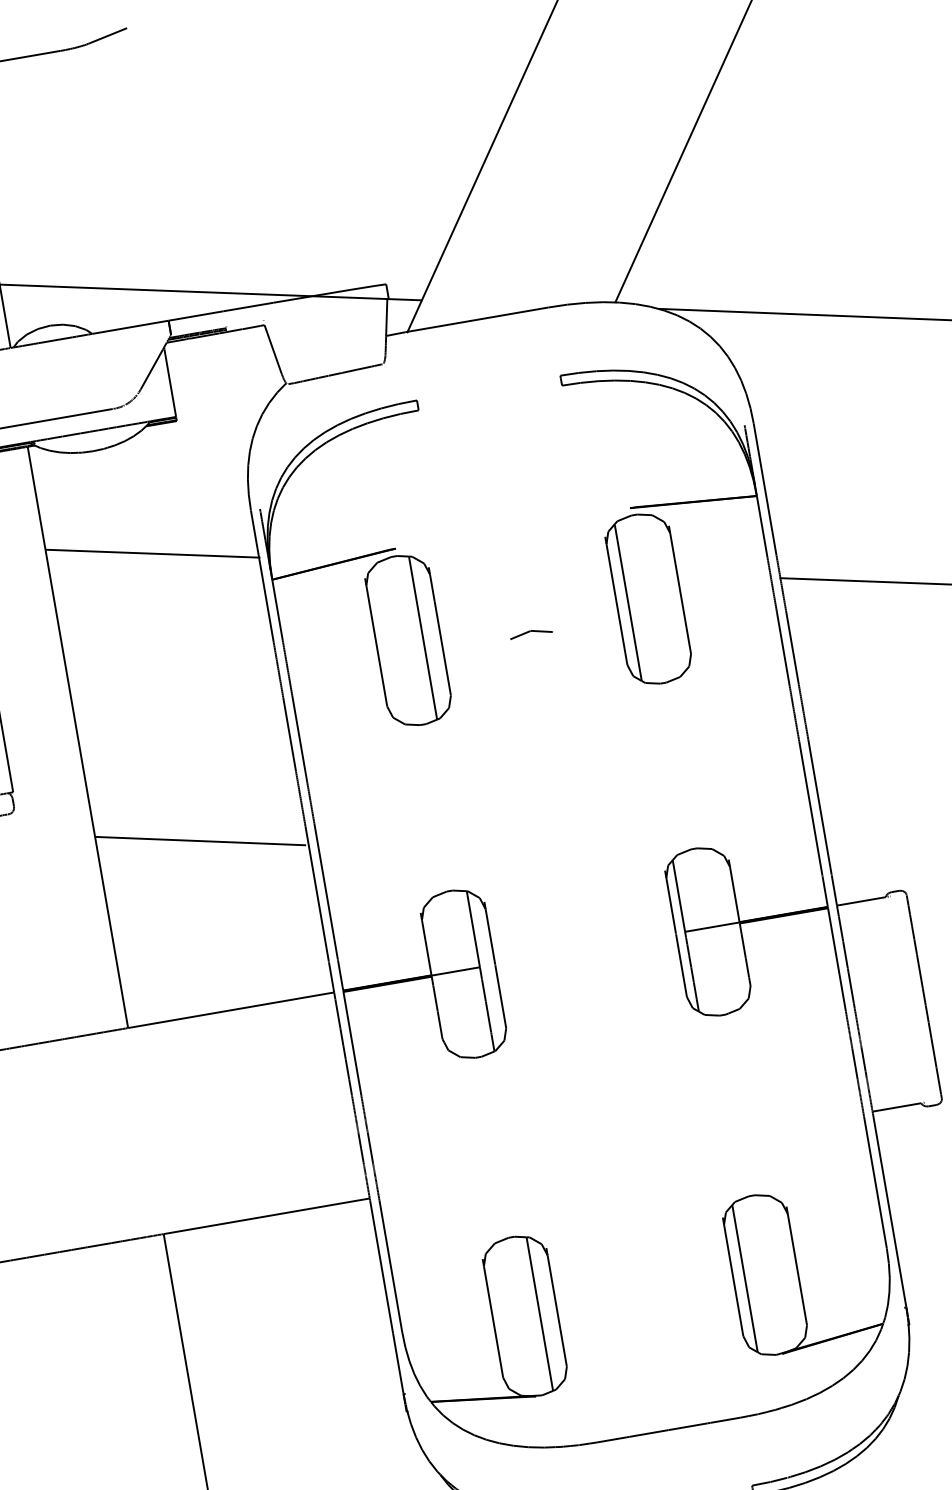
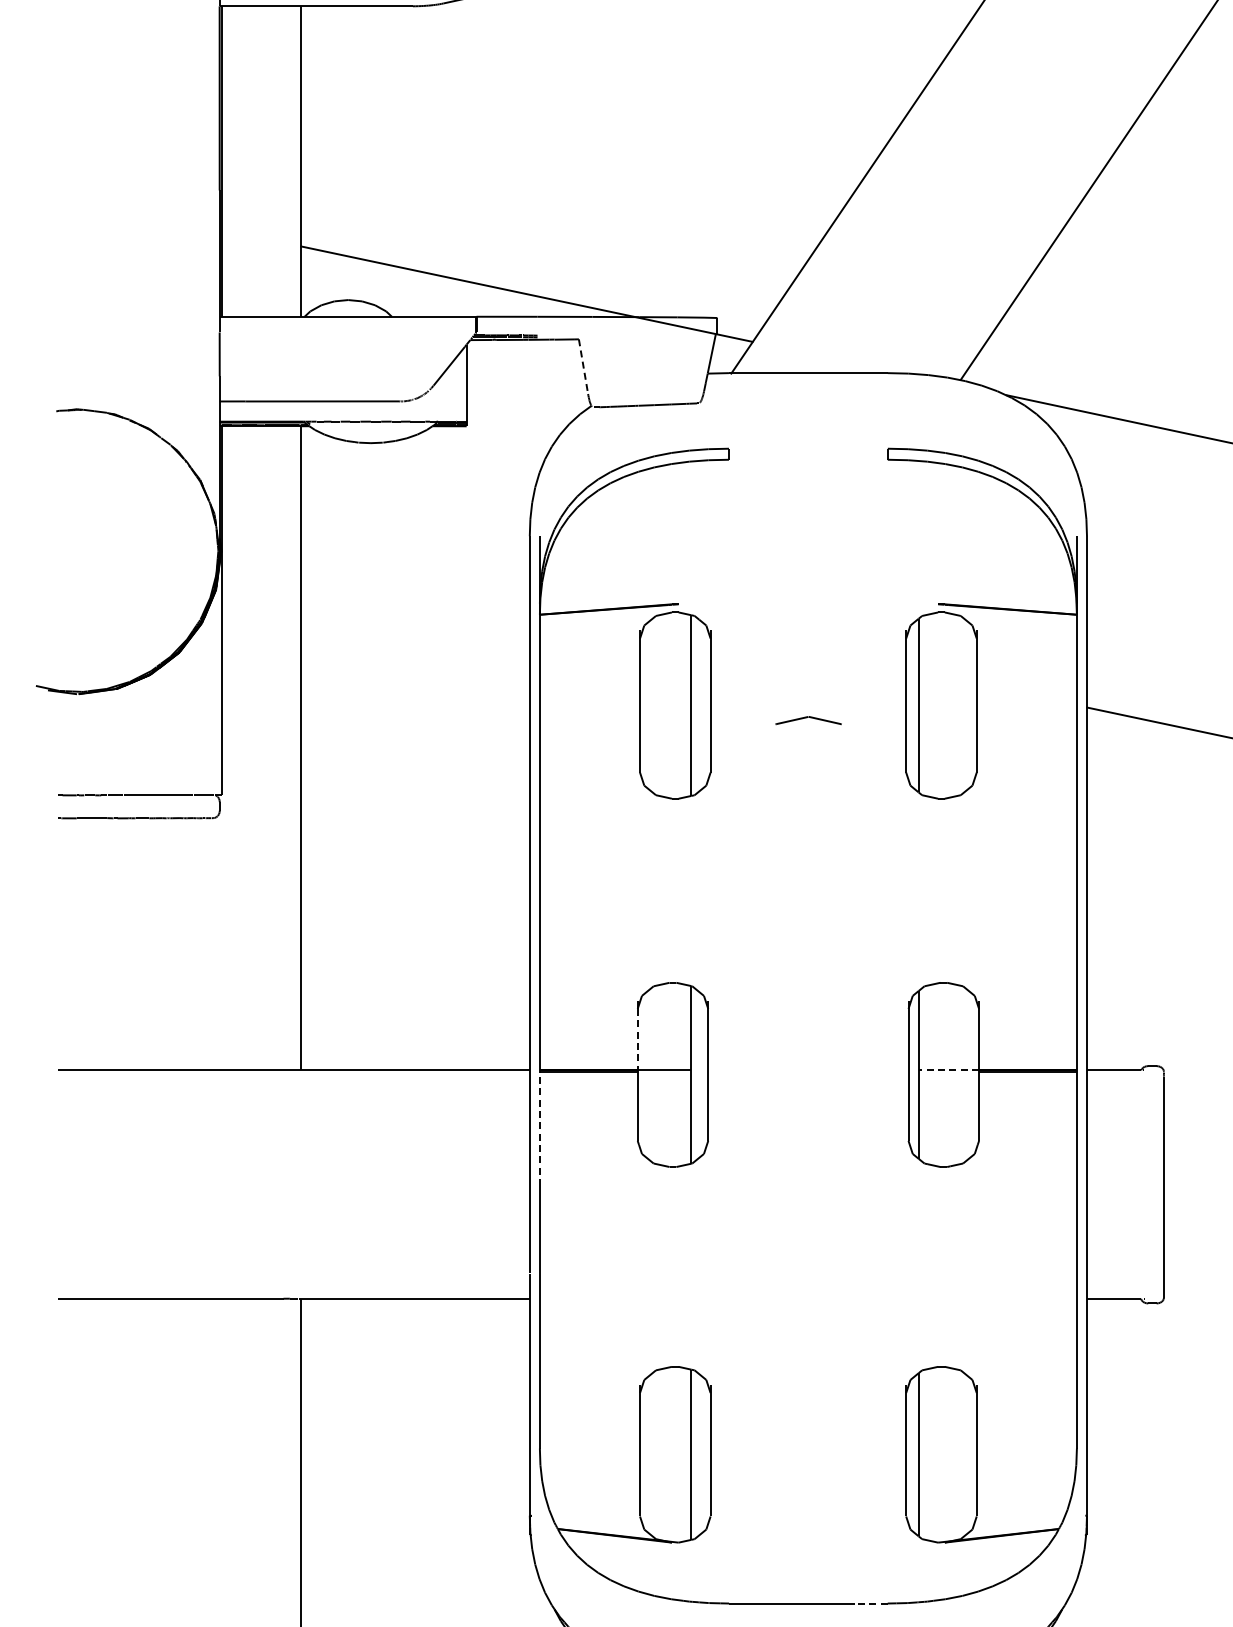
line: (272, 348) -> (583, 366), solid -> dashed
line: (153, 553) -> (416, 564), removed
part: (531, 633) -> (808, 720), size x1.4
line: (199, 841) -> (413, 882), removed
line: (712, 927) -> (948, 1070), solid -> dashed
line: (426, 947) -> (637, 1039), solid -> dashed
line: (352, 1043) -> (539, 1128), solid -> dashed
line: (724, 1420) -> (870, 1603), solid -> dashed

